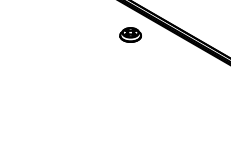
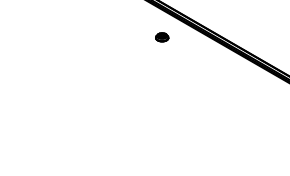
part: (129, 35) -> (161, 37), size x0.6

